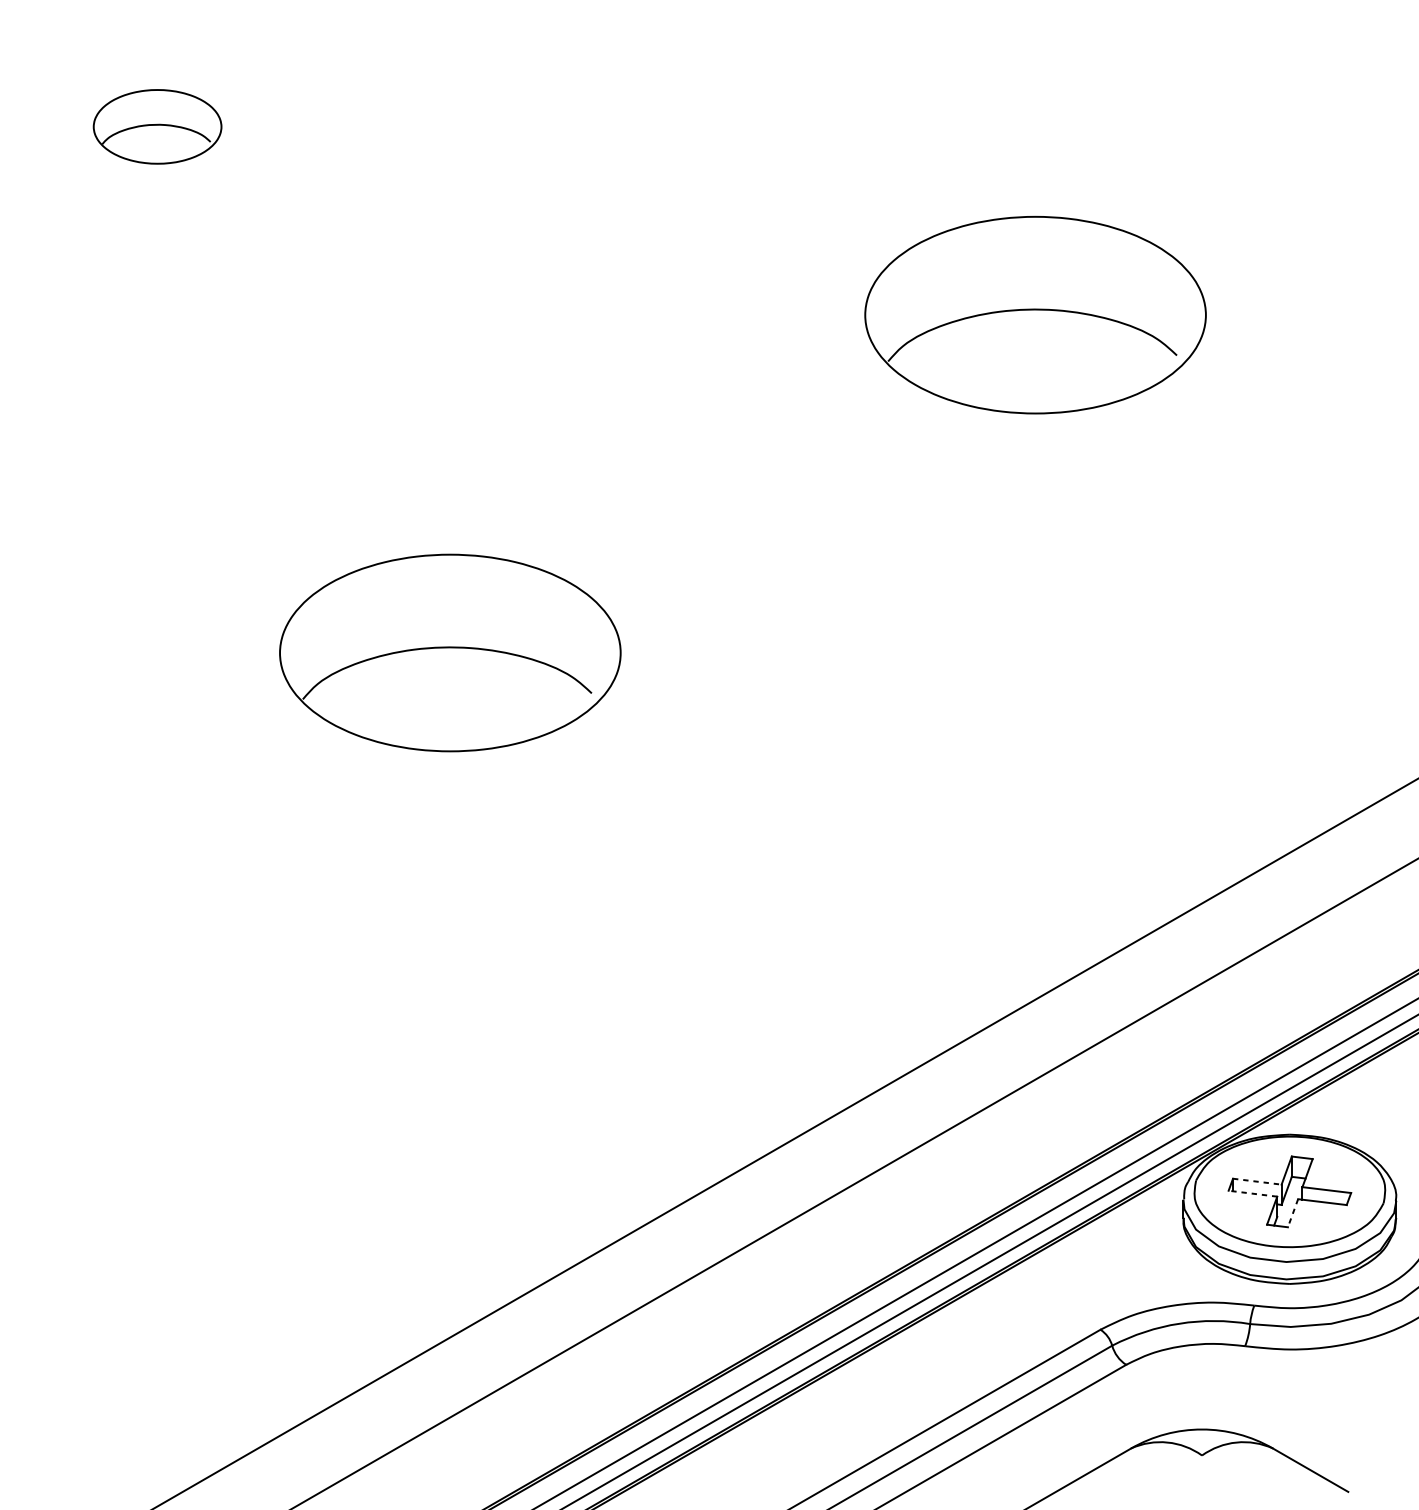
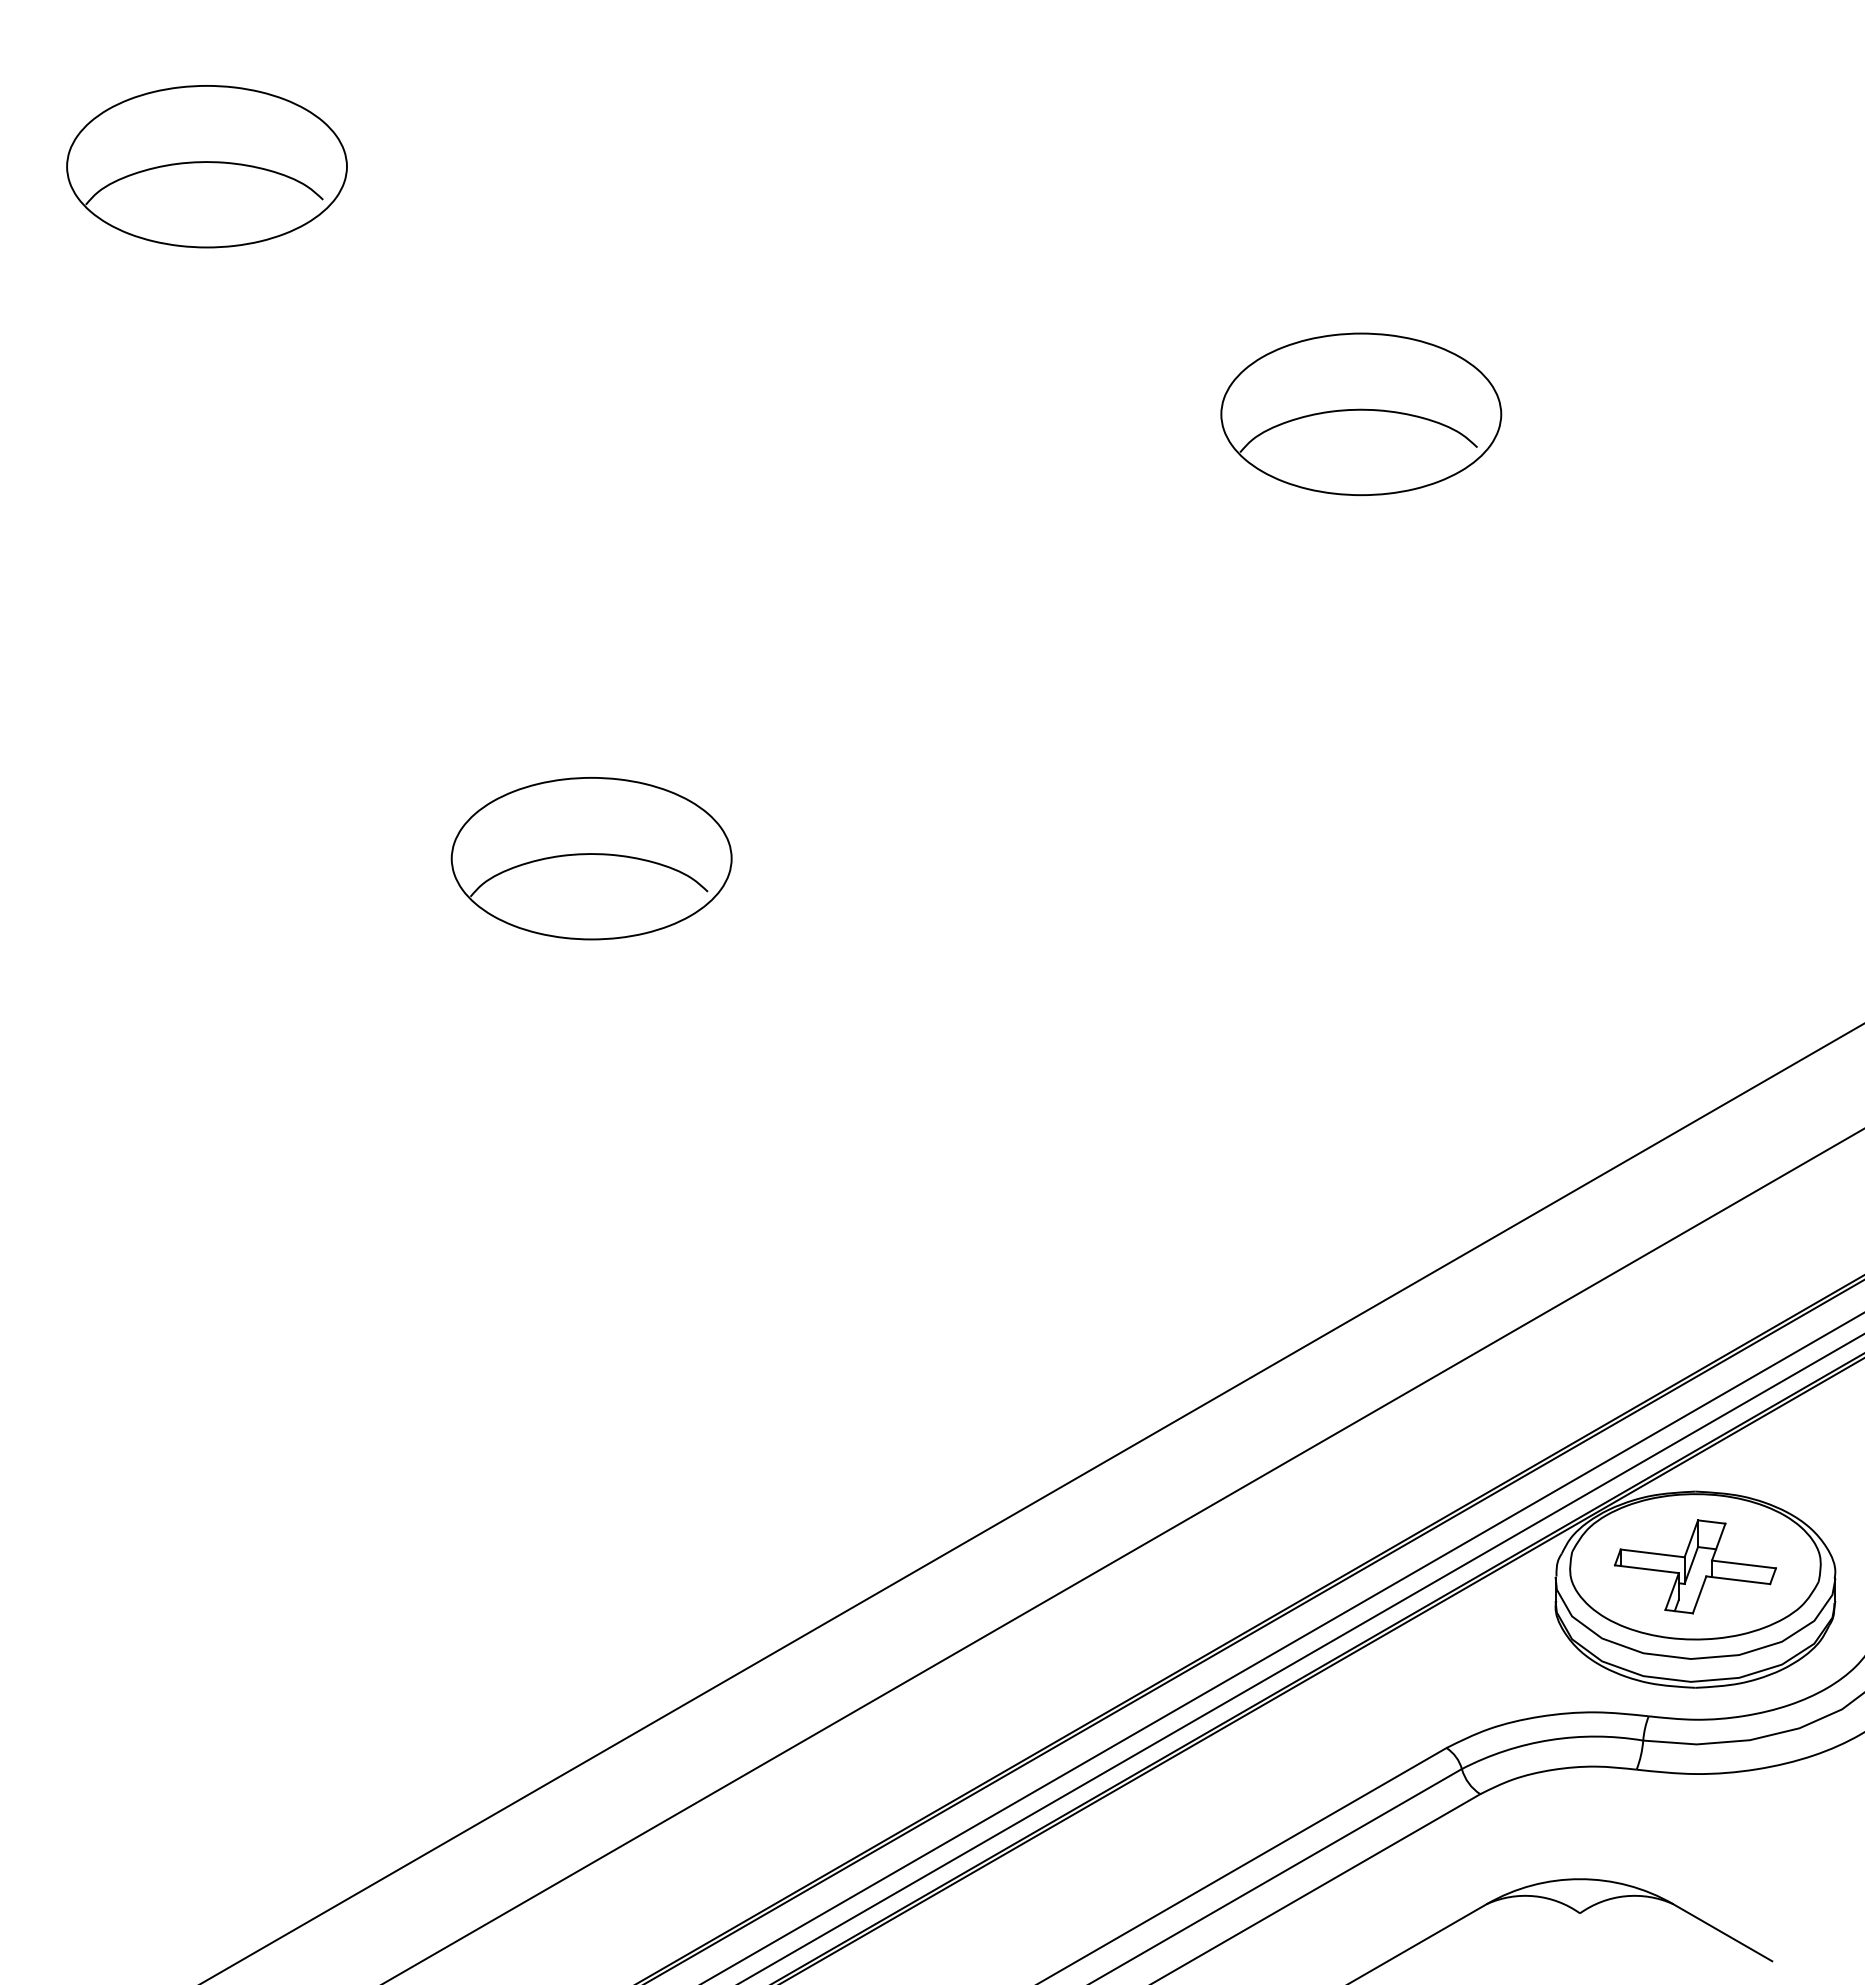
part: (157, 126) -> (206, 166), size x1.67
part: (1035, 315) -> (1361, 414), size x0.62
part: (450, 653) -> (591, 858), size x0.62
line: (1257, 1181) -> (1653, 1553), dashed -> solid
line: (1252, 1193) -> (1646, 1569), dashed -> solid
line: (1292, 1212) -> (1699, 1594), dashed -> solid

